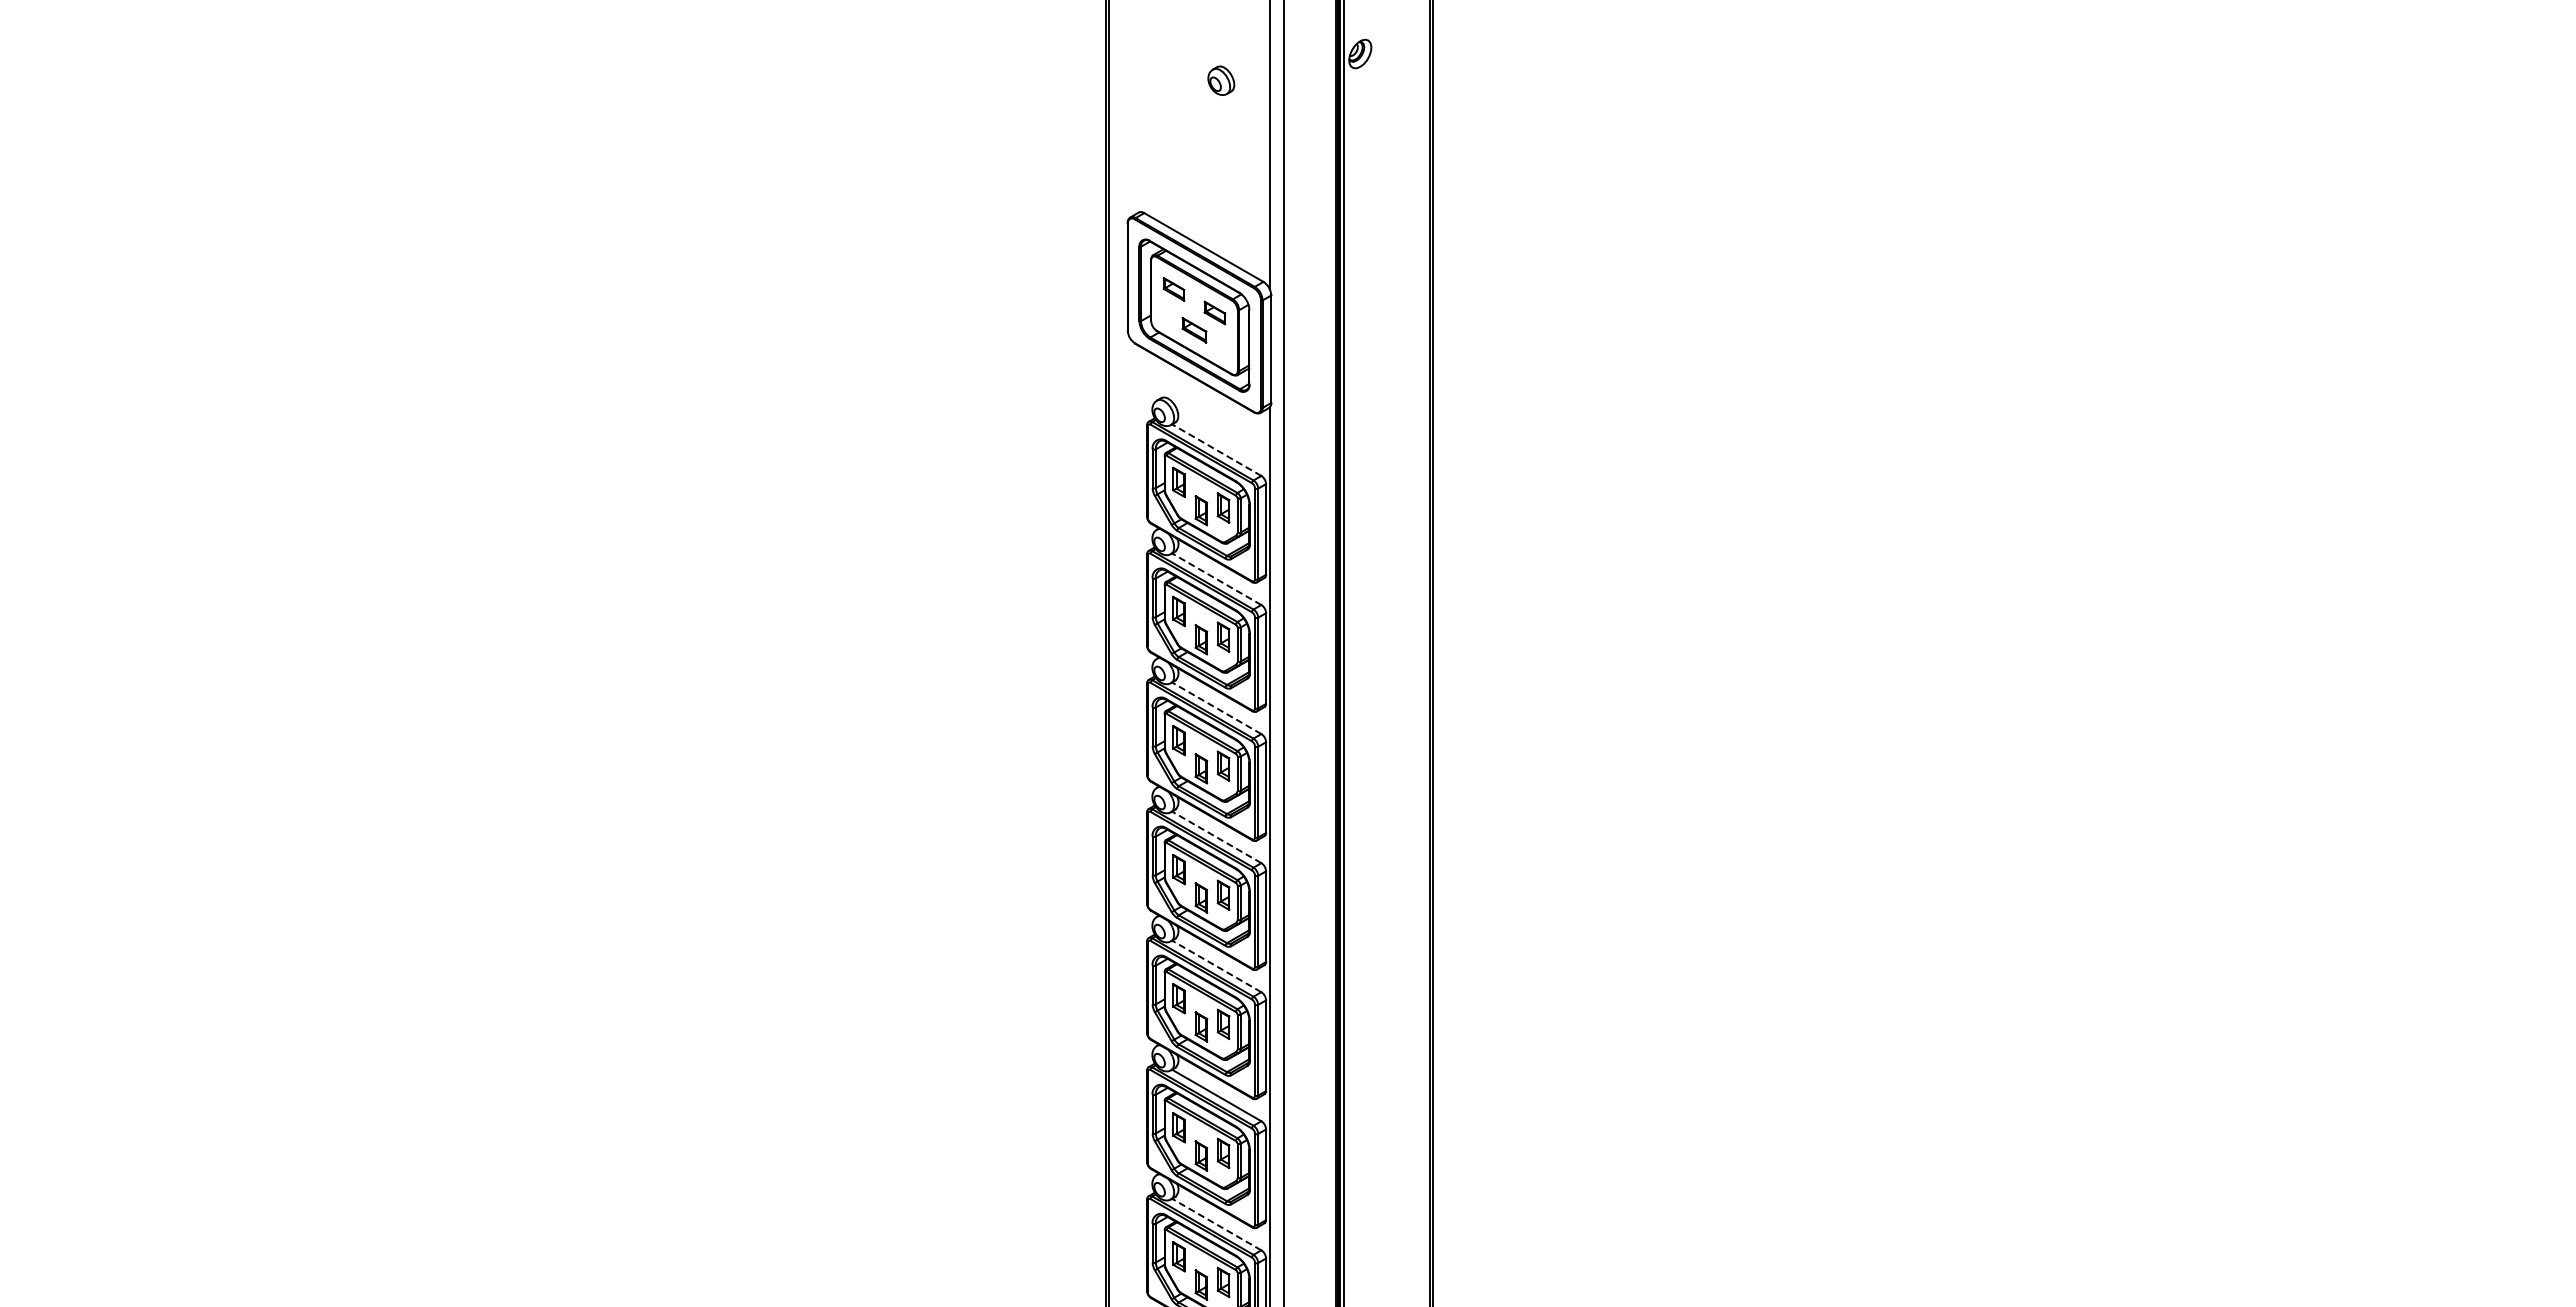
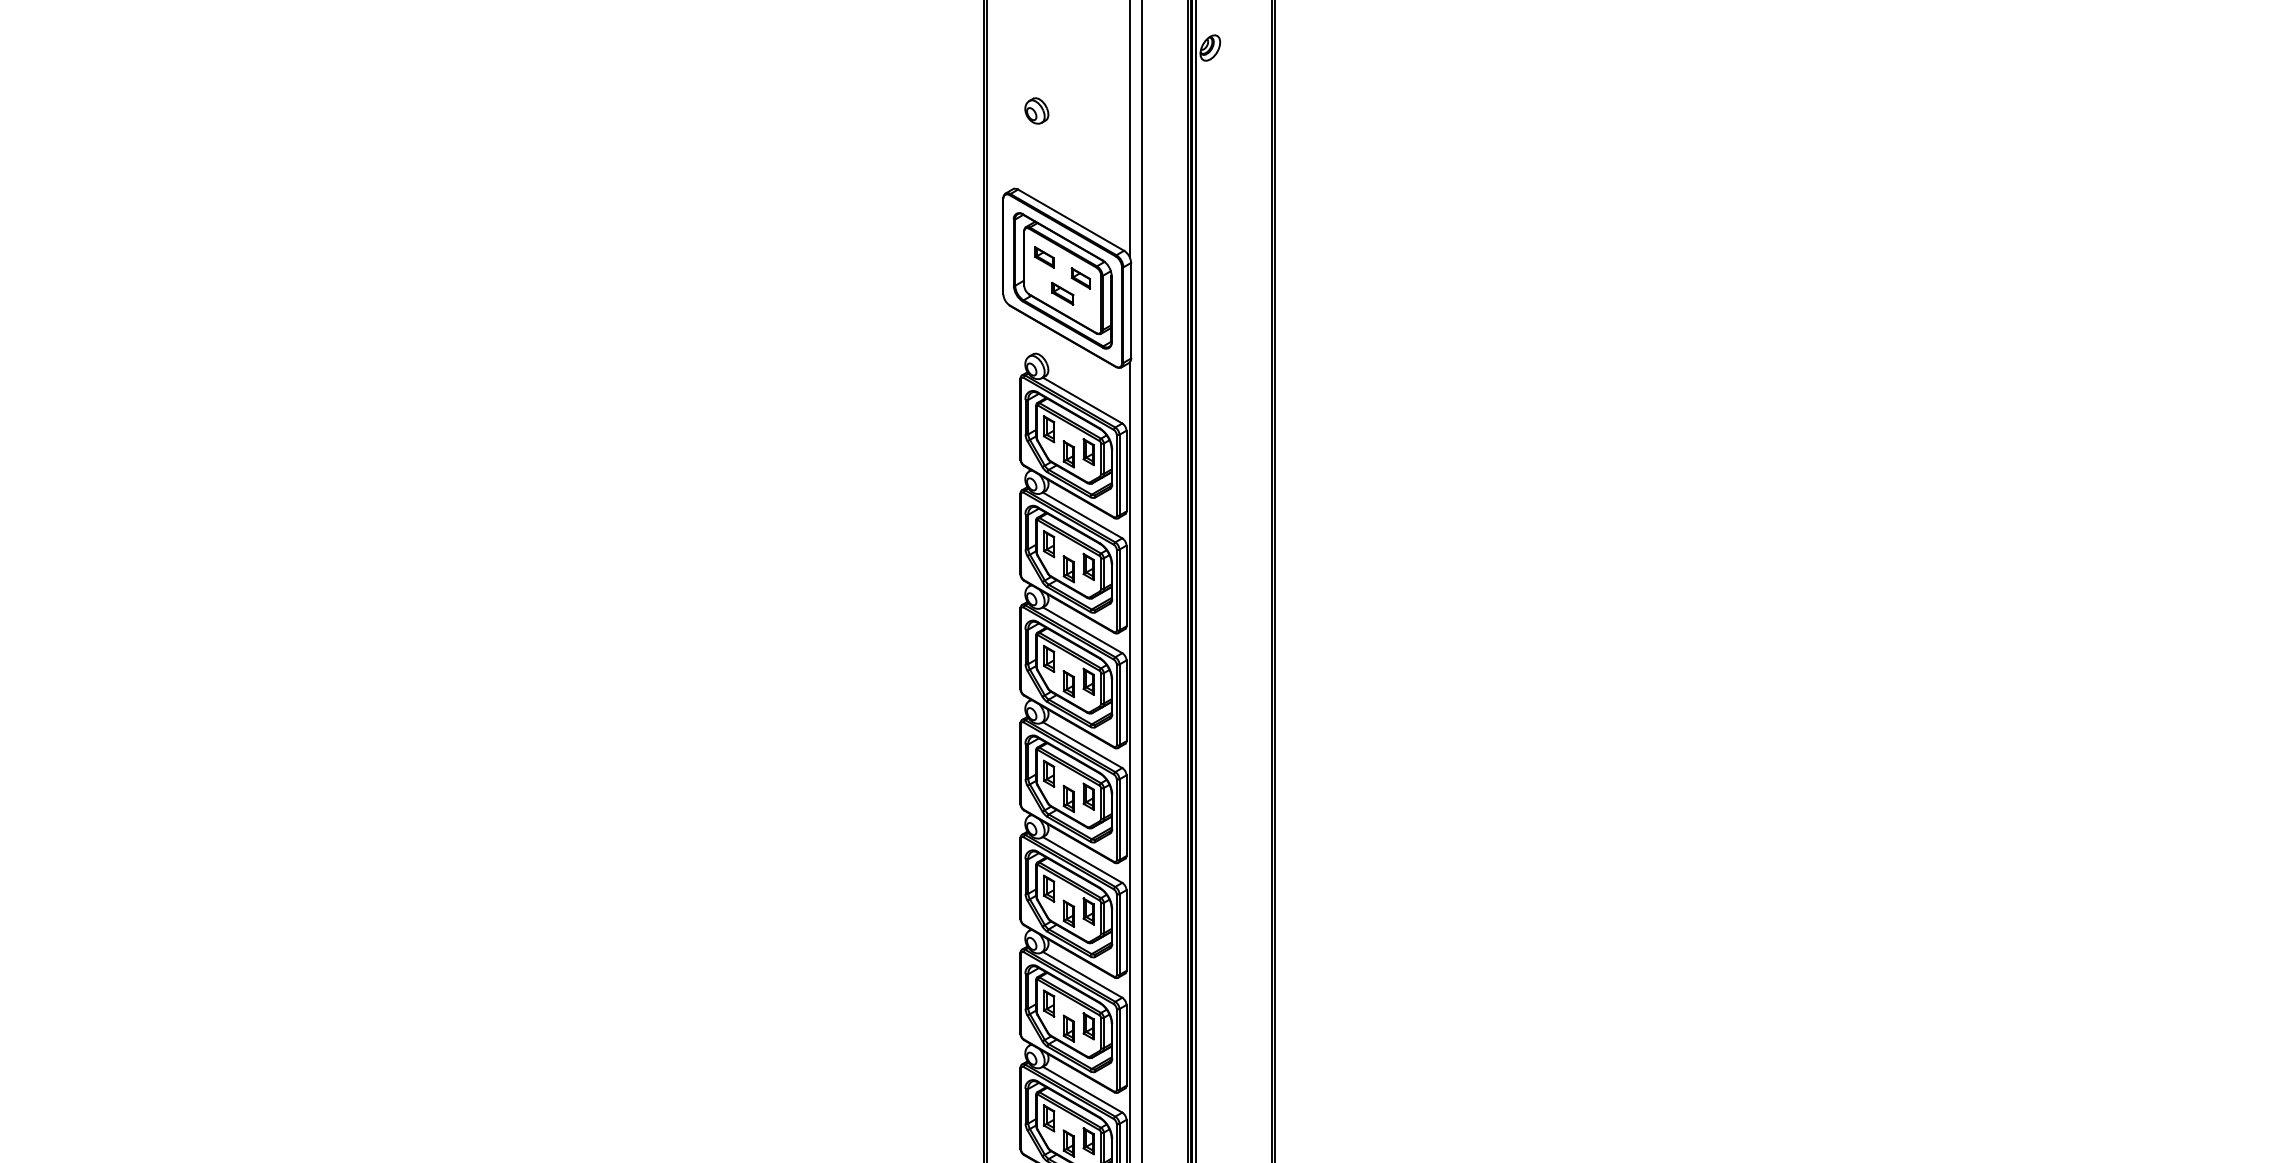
part: (1221, 80) -> (1036, 110), moved
line: (1216, 450) -> (1082, 400), dashed -> solid
line: (1216, 579) -> (1082, 515), dashed -> solid
line: (1216, 708) -> (1082, 630), dashed -> solid
line: (1216, 837) -> (1082, 745), dashed -> solid
line: (1216, 966) -> (1082, 860), dashed -> solid
line: (1216, 1224) -> (1082, 1089), dashed -> solid

